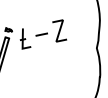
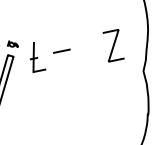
line: (59, 30) -> (113, 45), moved

